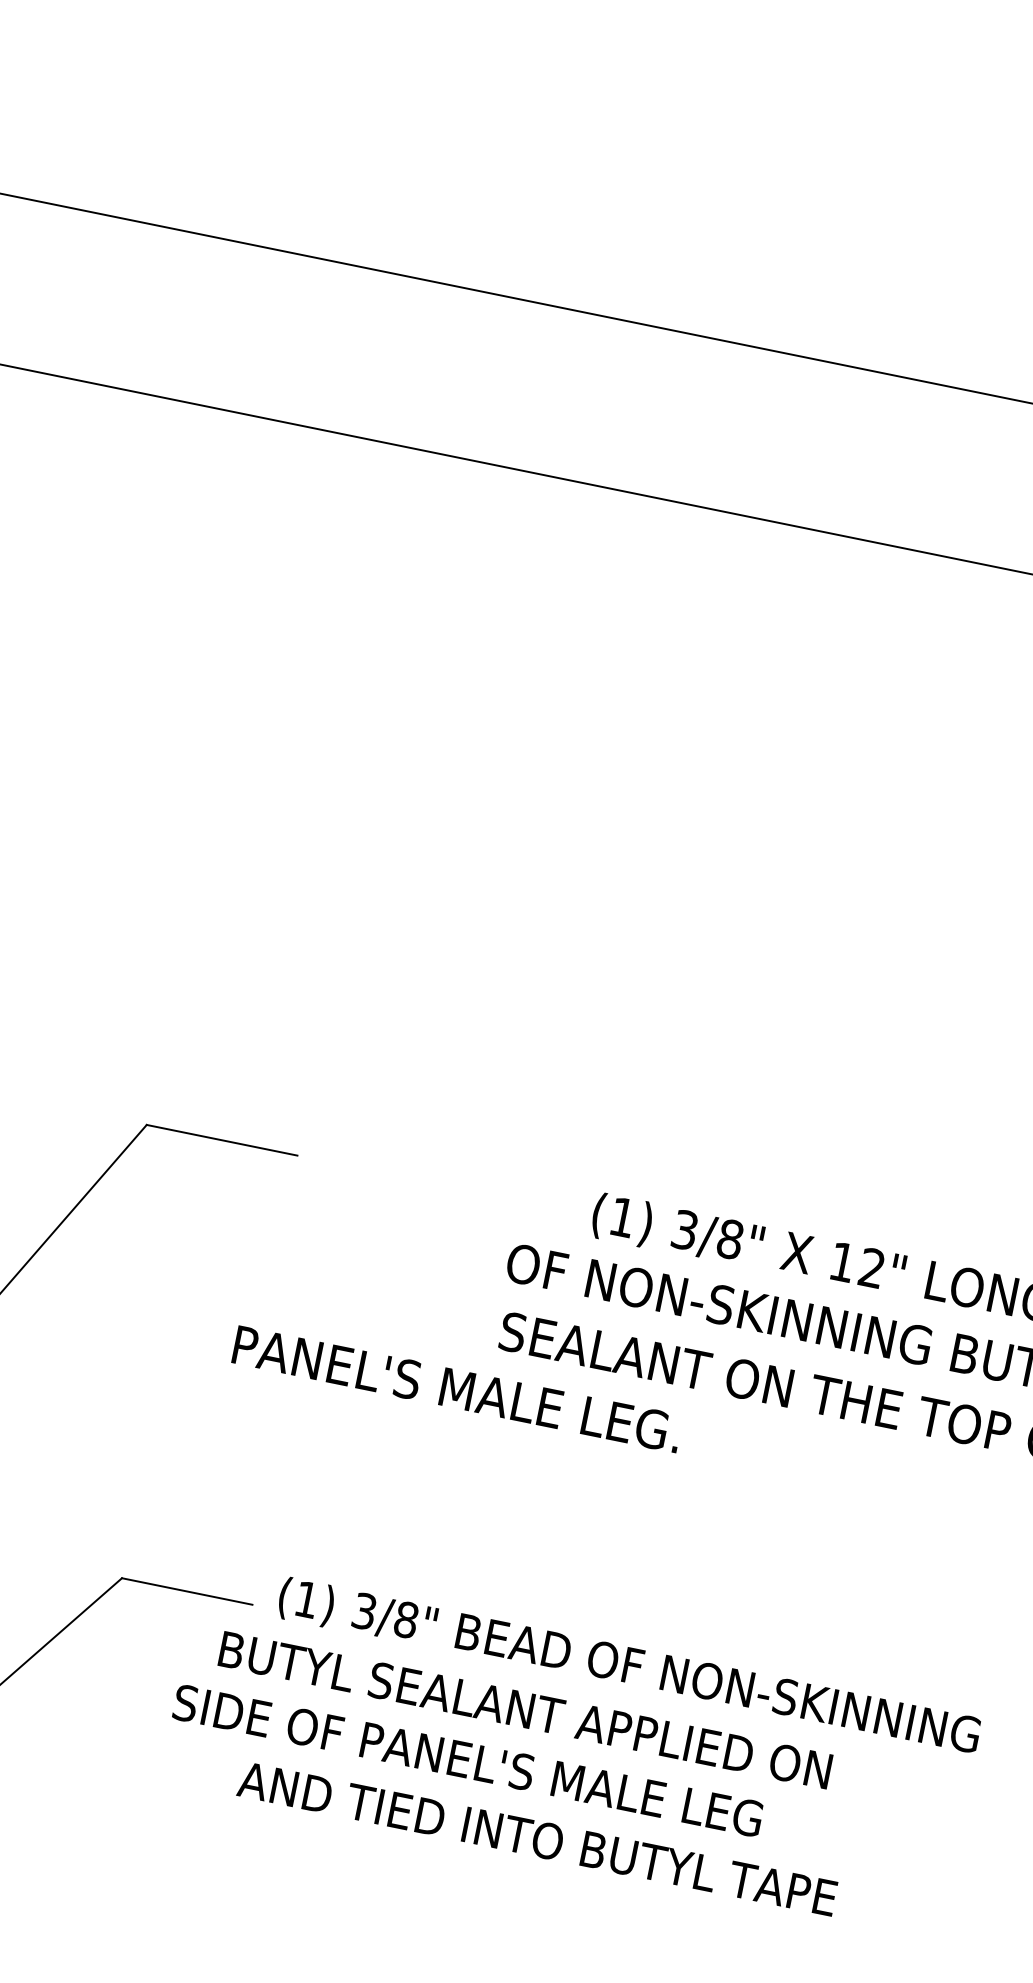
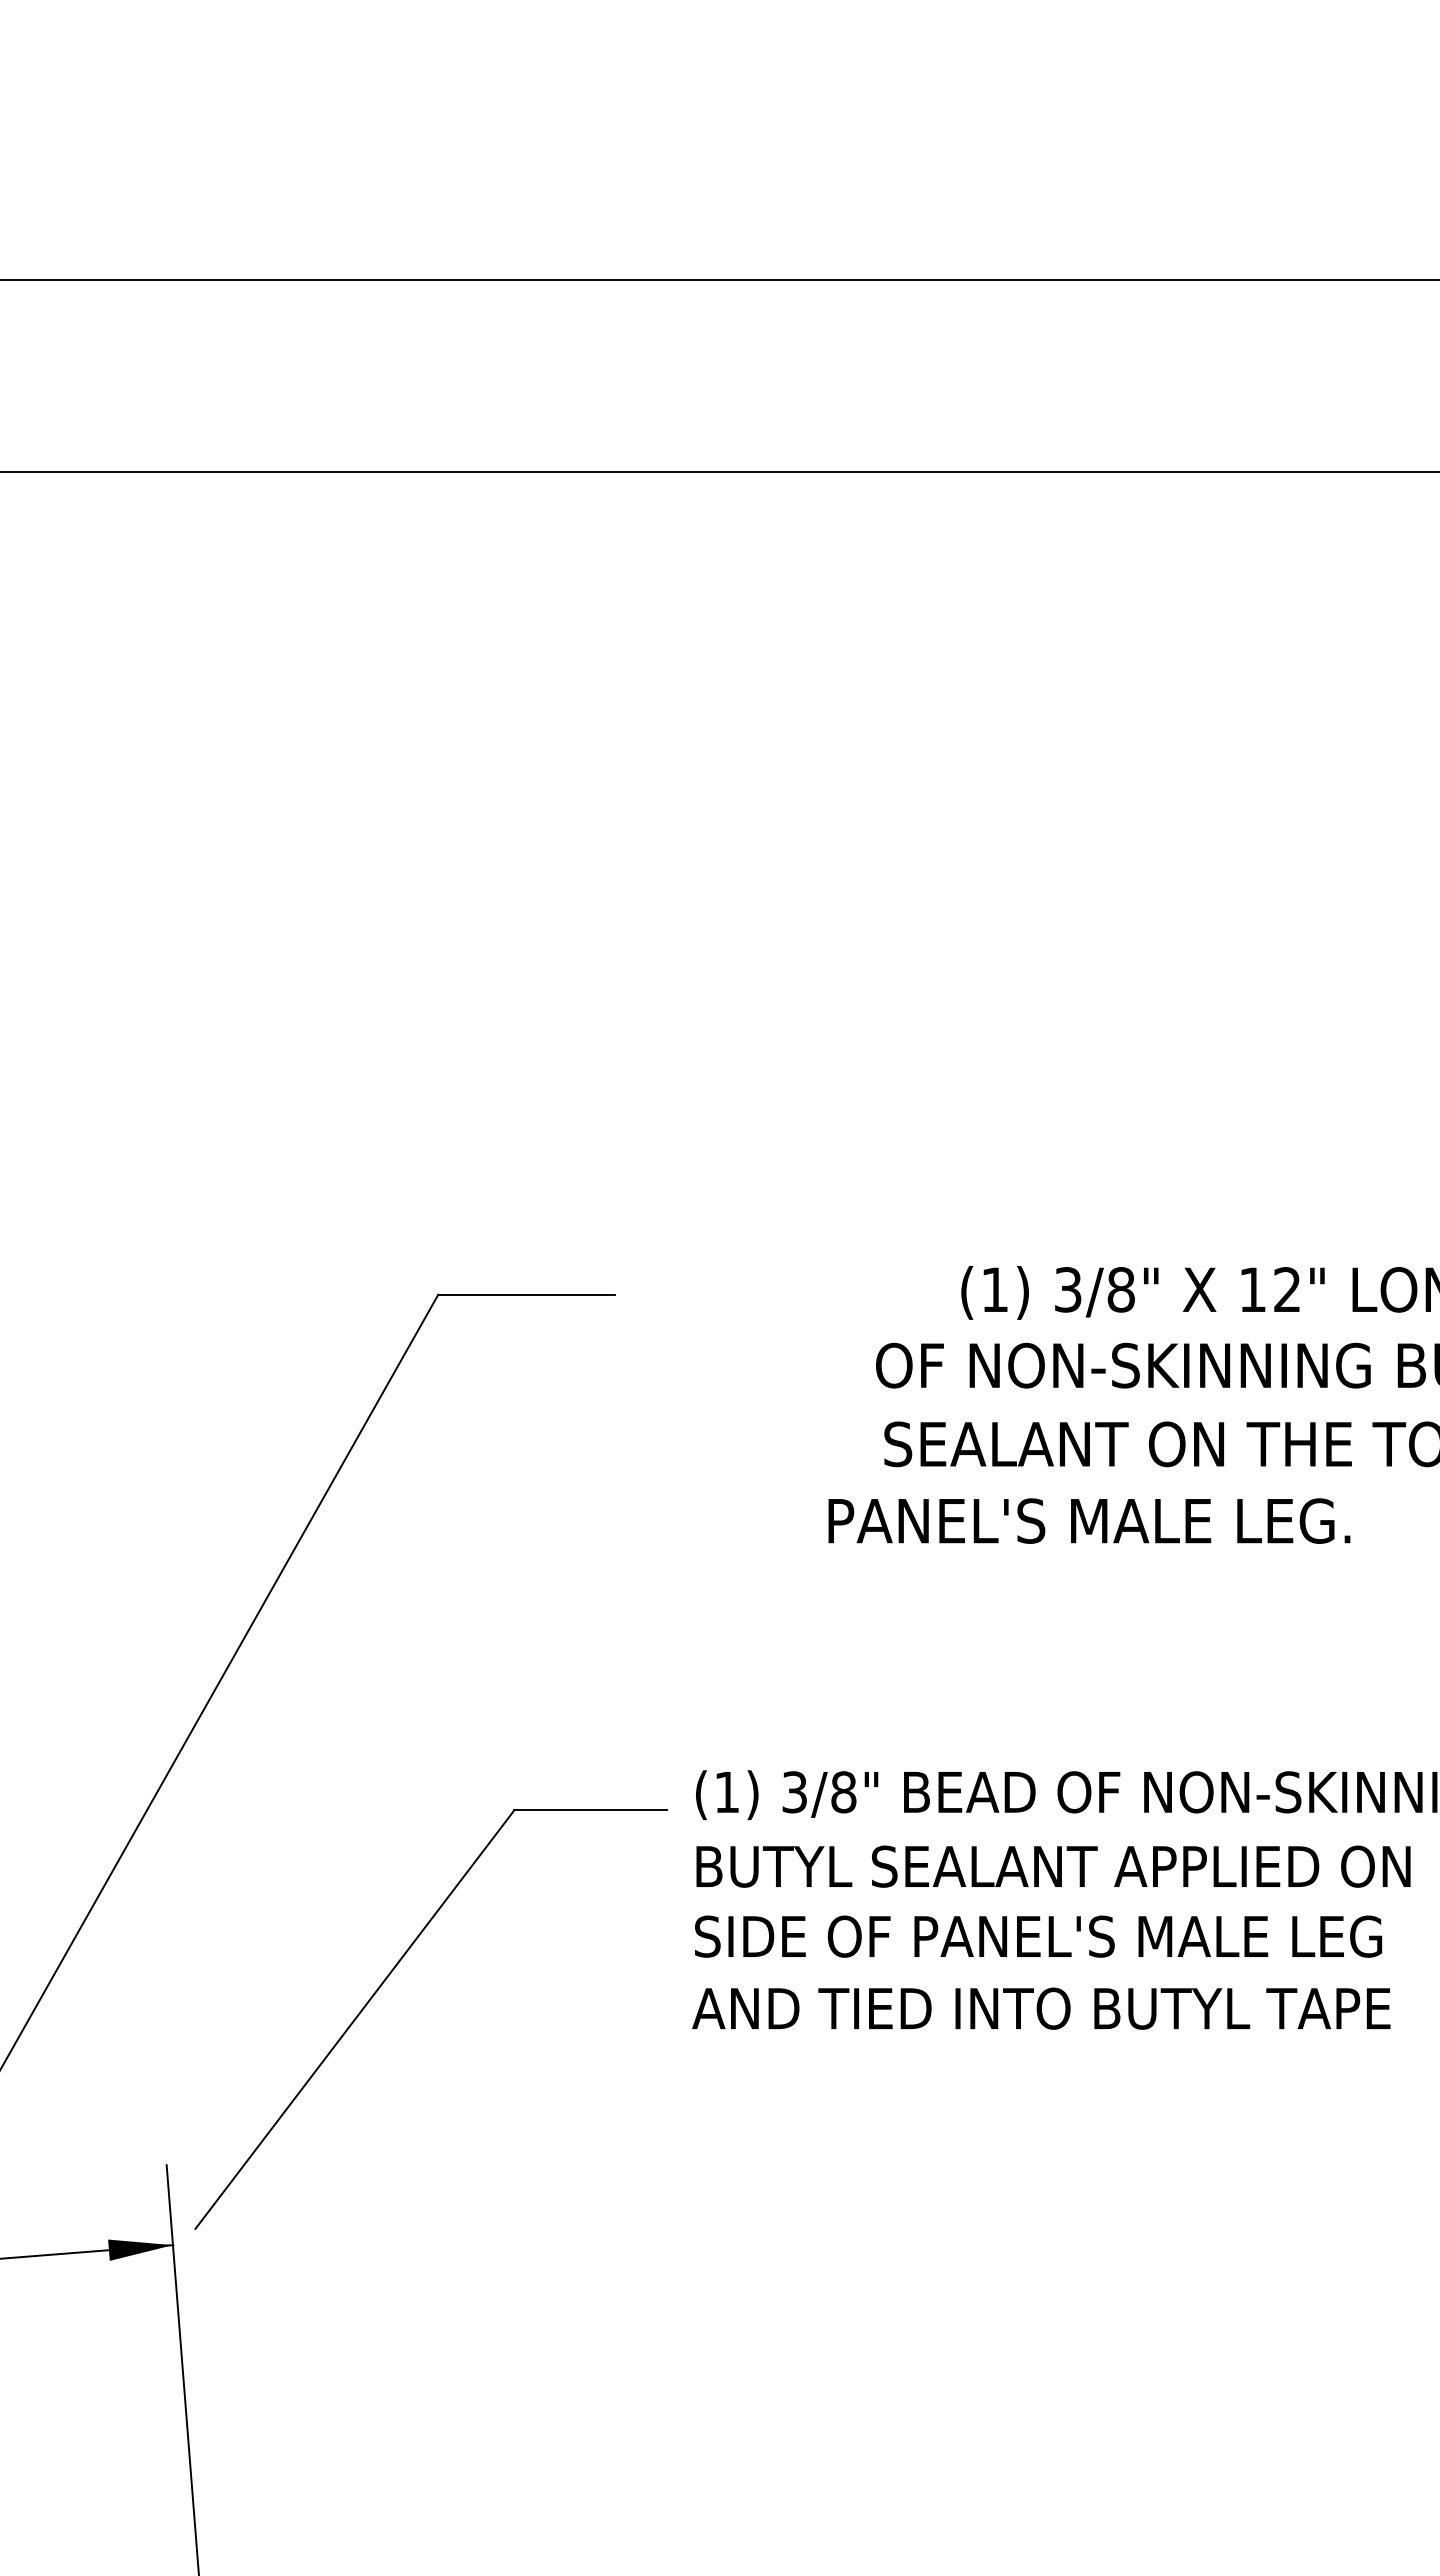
text: (457, 1388) -> (1089, 1520), moved
text: (525, 1710) -> (1053, 1866), moved
text: (468, 1760) -> (1038, 1936), moved

